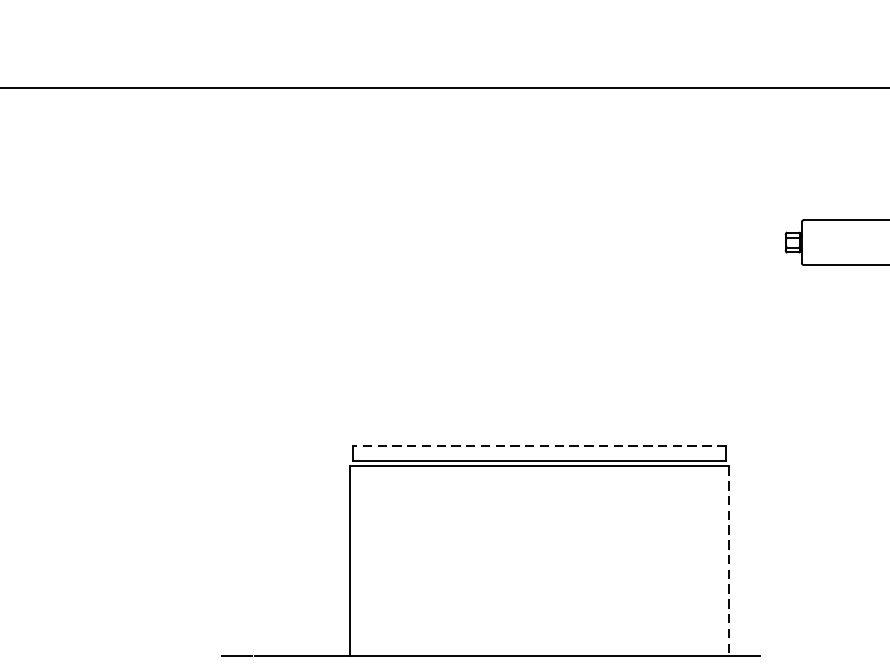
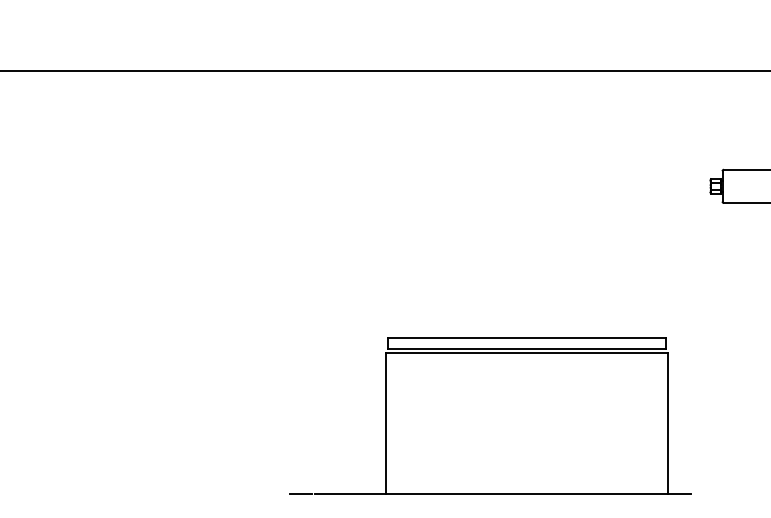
line: (538, 446) -> (526, 338), dashed -> solid
line: (729, 560) -> (668, 423), dashed -> solid

